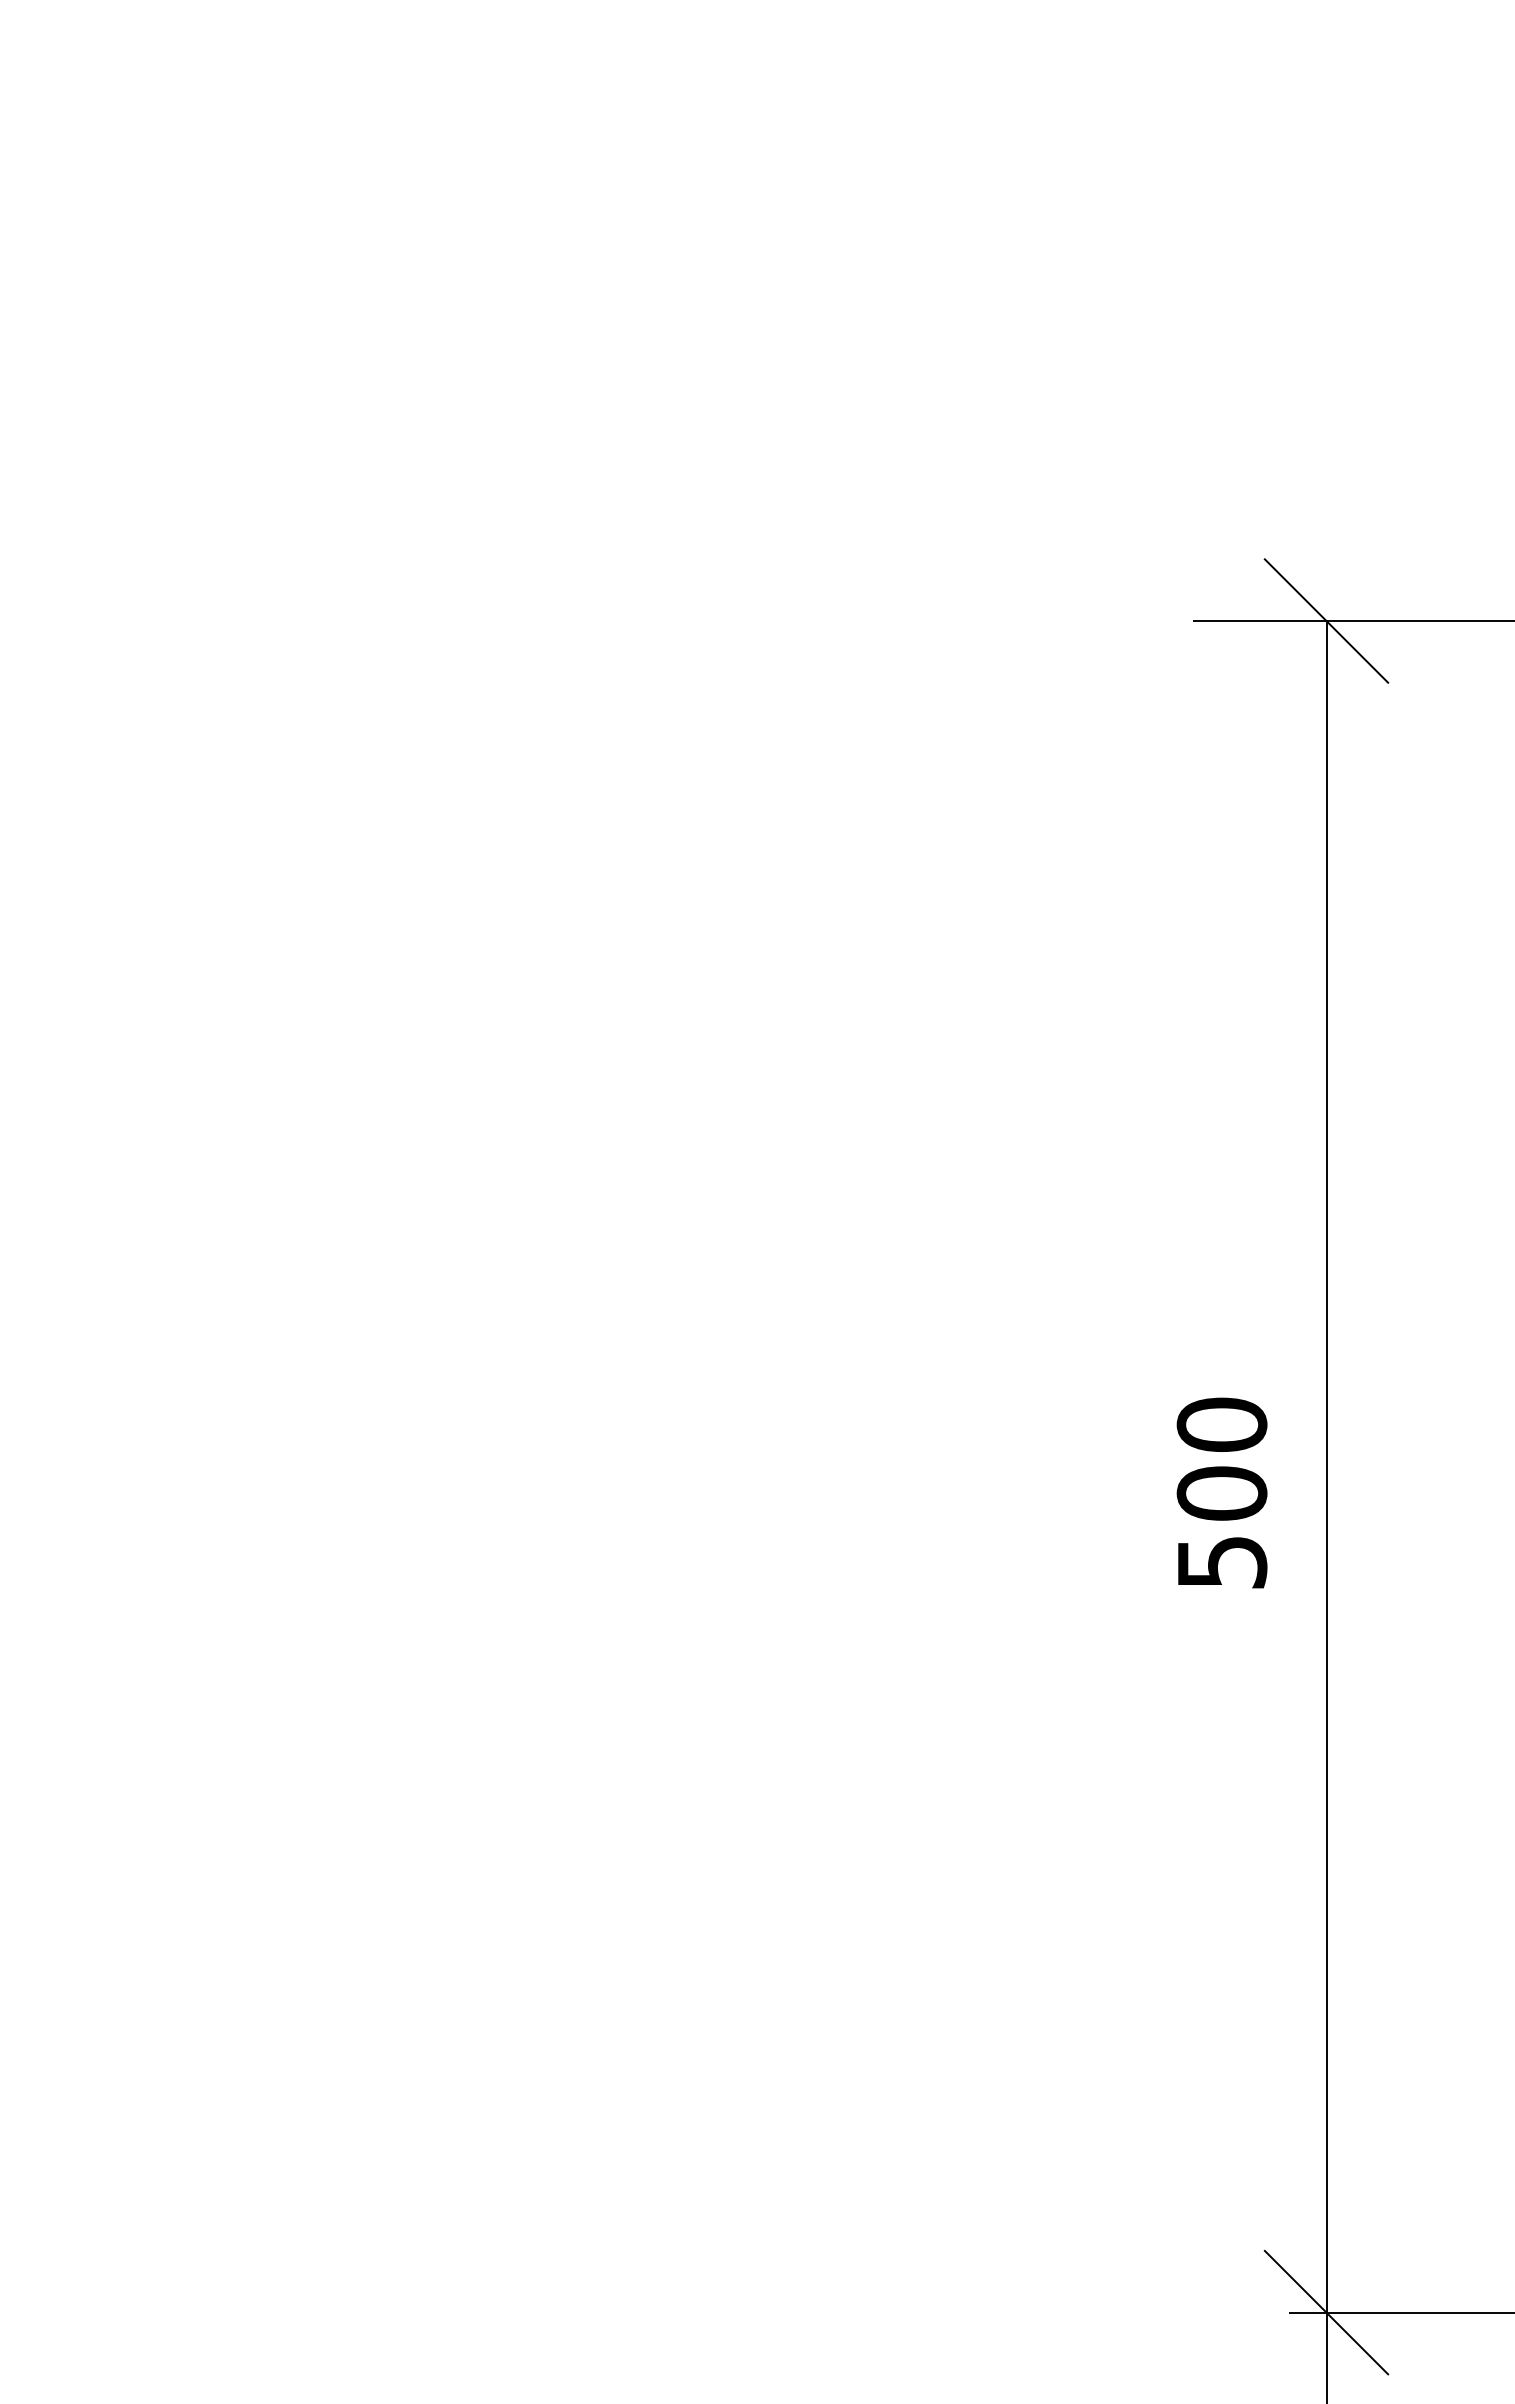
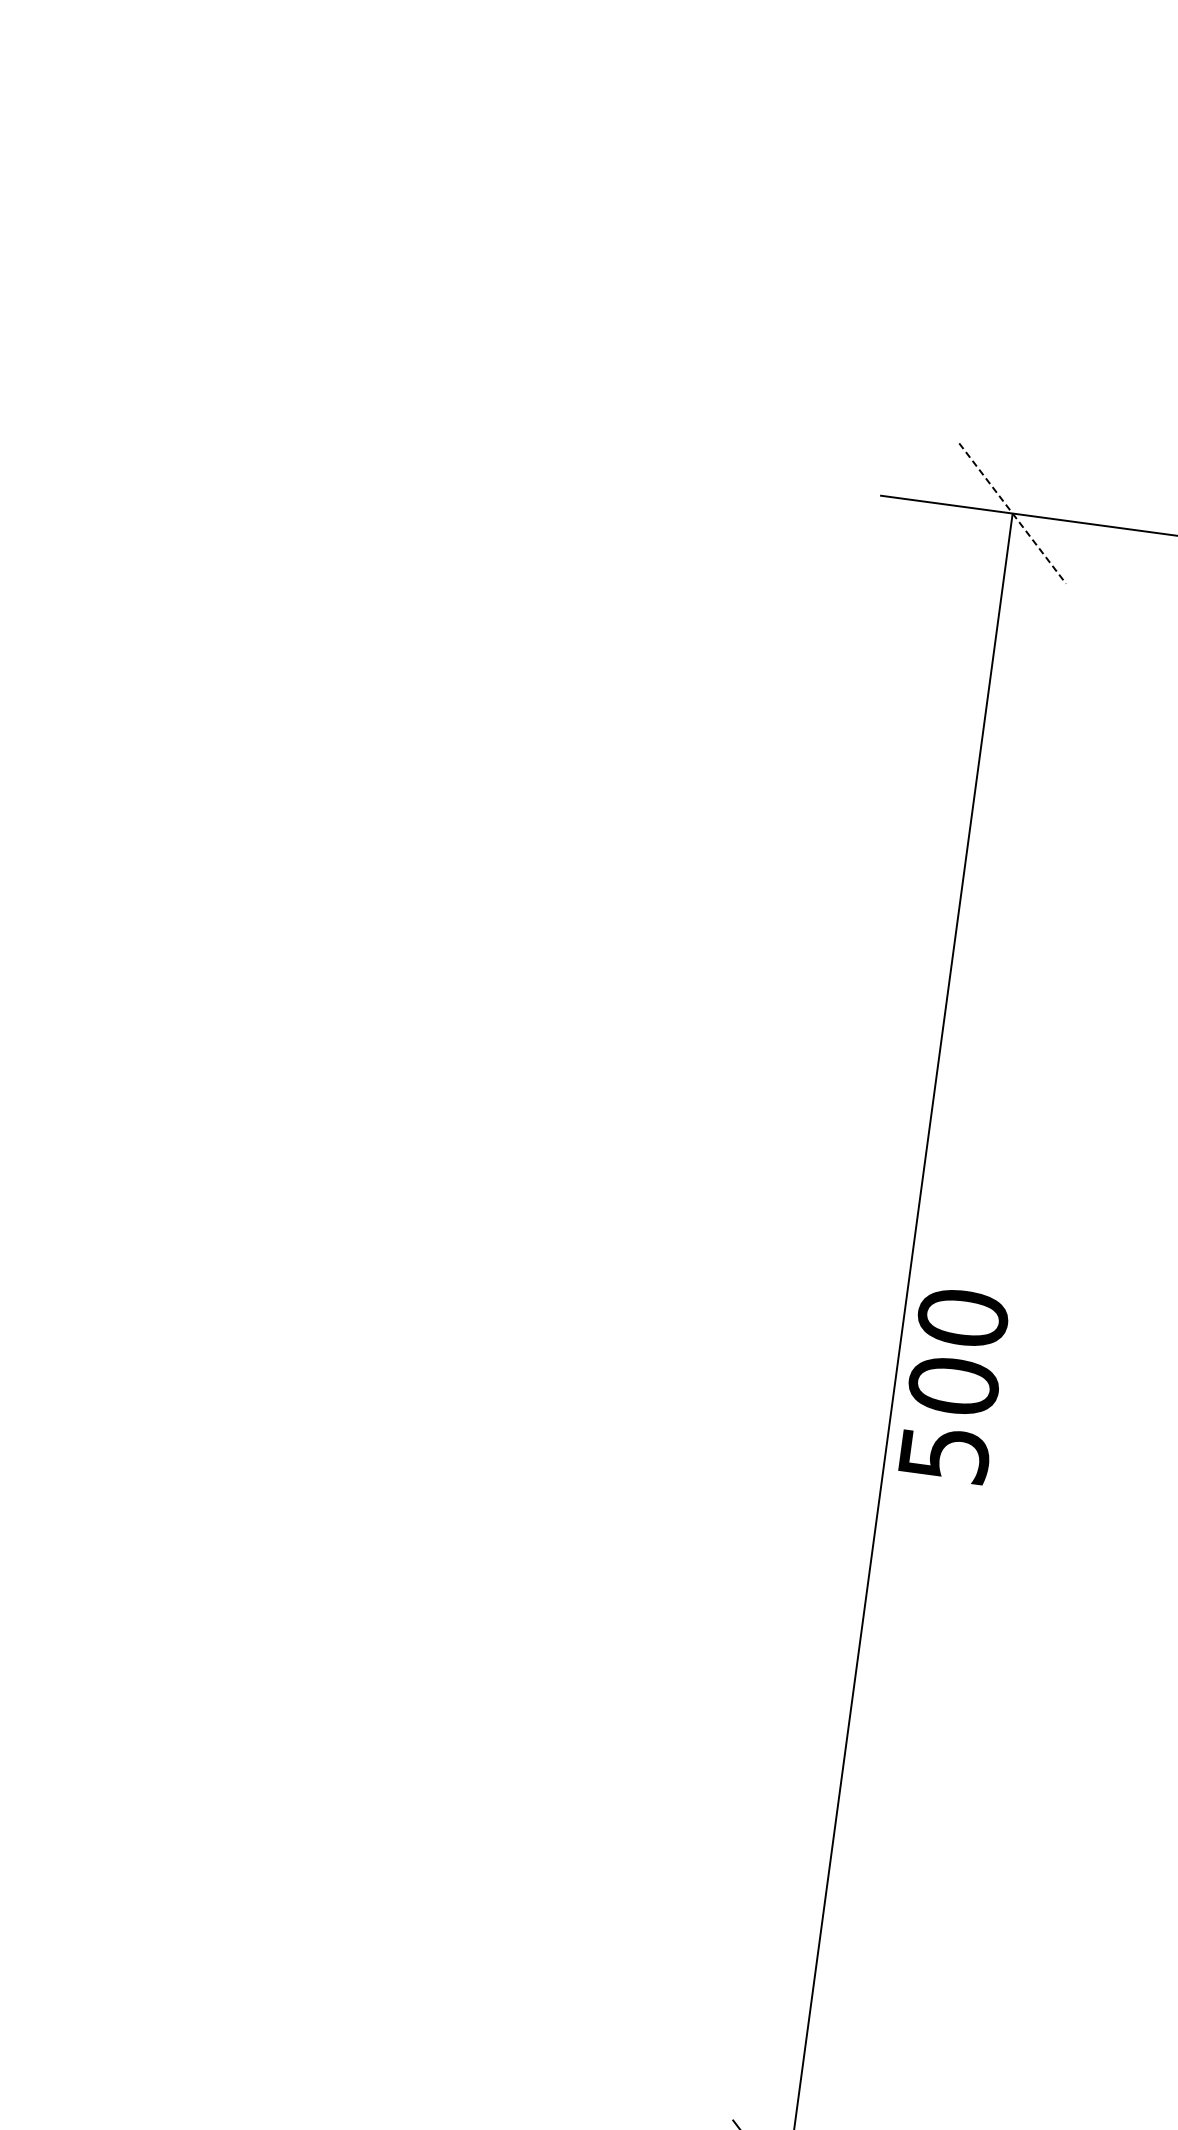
line: (1326, 621) -> (1012, 513), solid -> dashed
text: (1221, 1492) -> (953, 1384), moved

